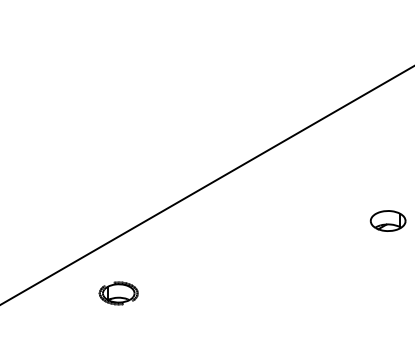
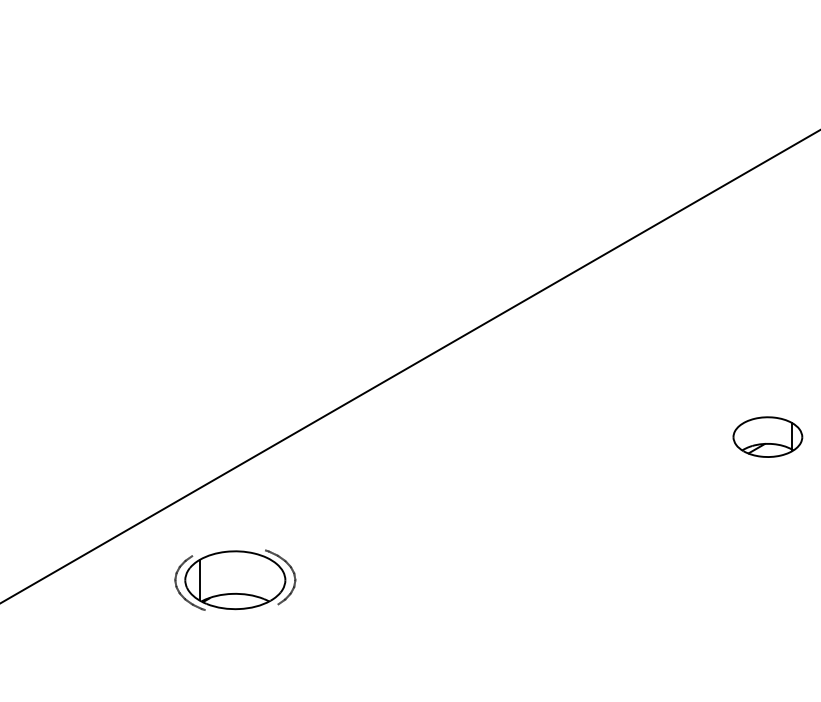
part: (118, 293) -> (234, 580), size x1.6

